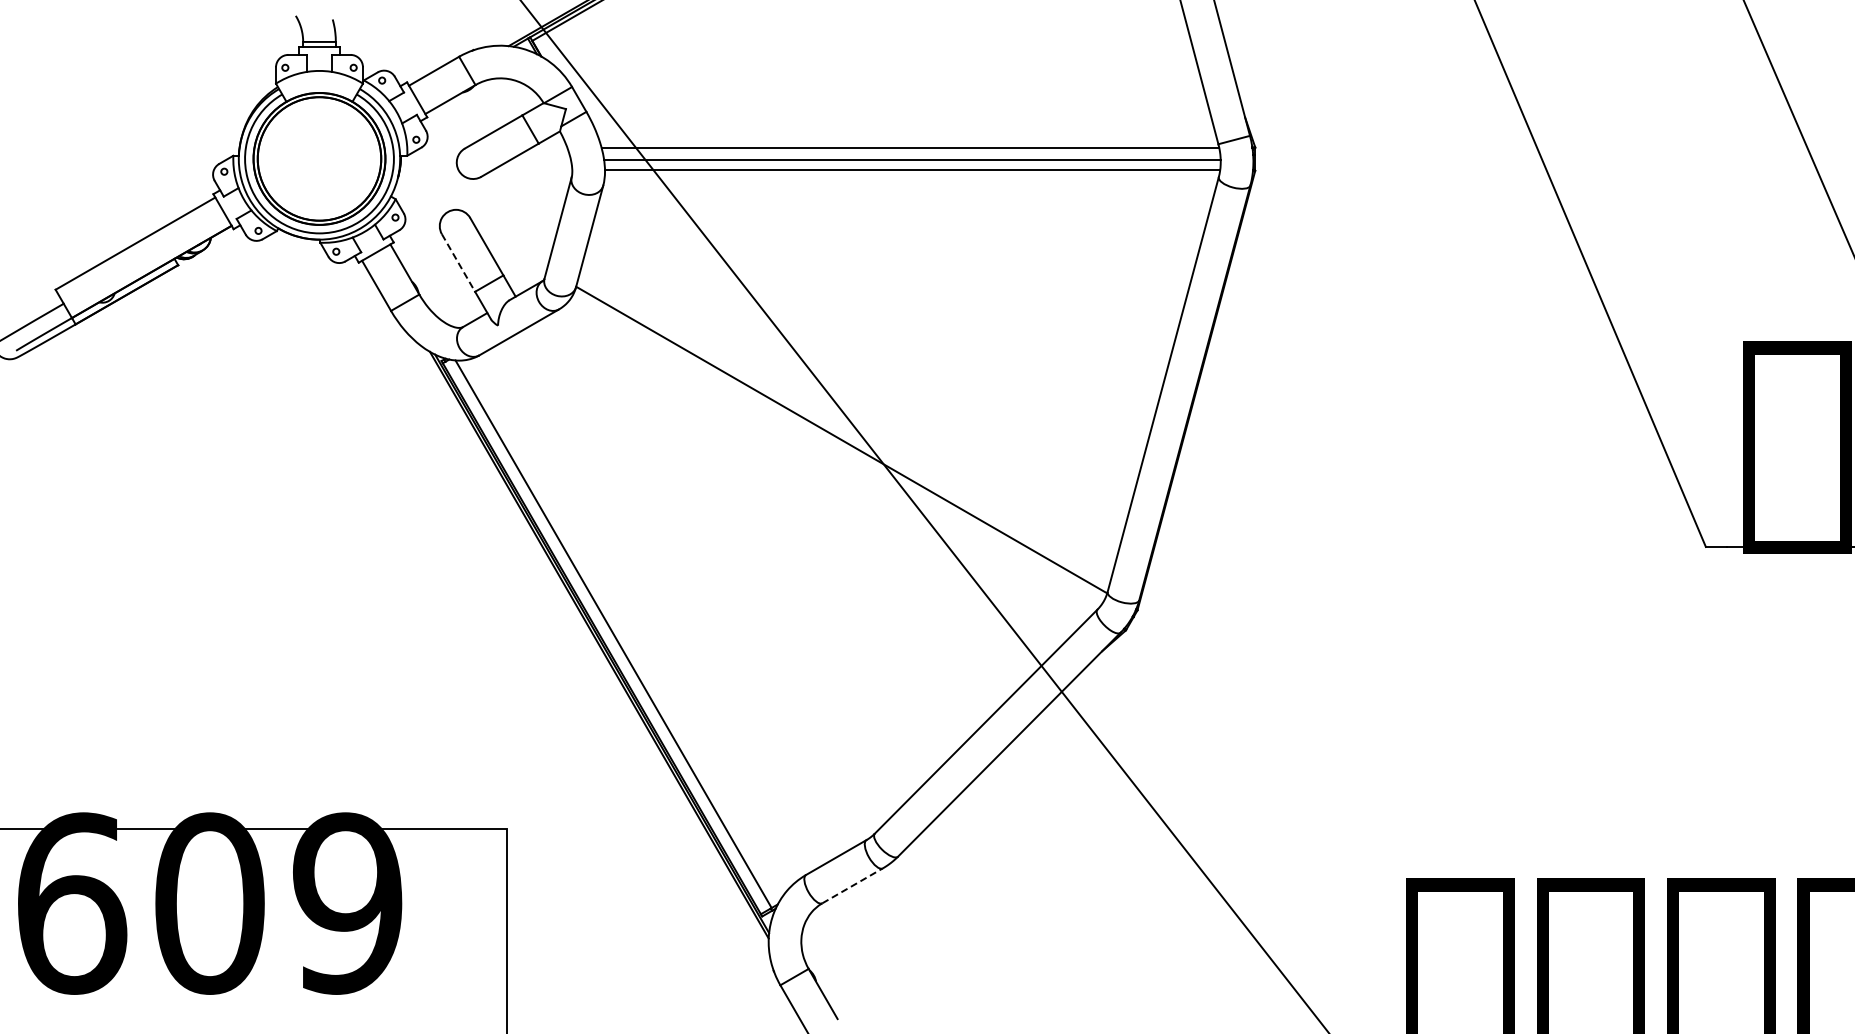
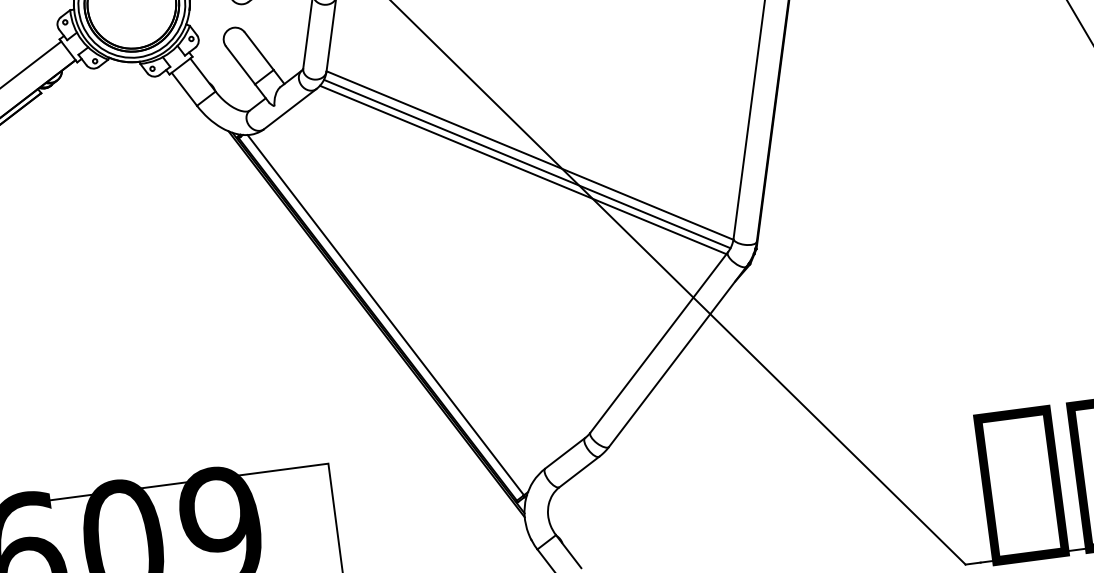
line: (458, 263) -> (240, 65), dashed -> solid
line: (836, 451) -> (527, 164), added
line: (829, 458) -> (523, 169), added
line: (852, 885) -> (579, 471), dashed -> solid

